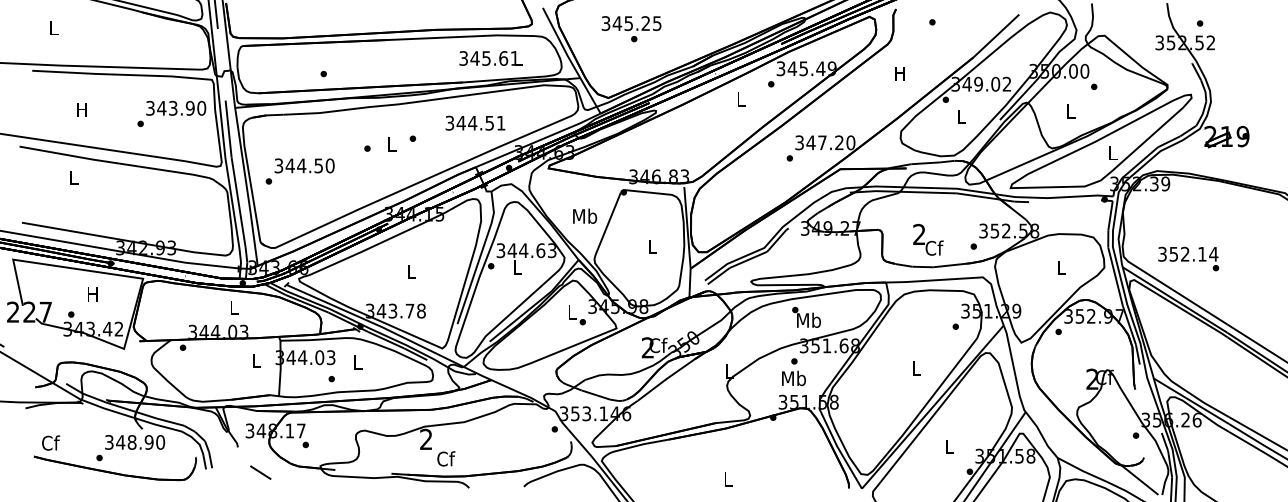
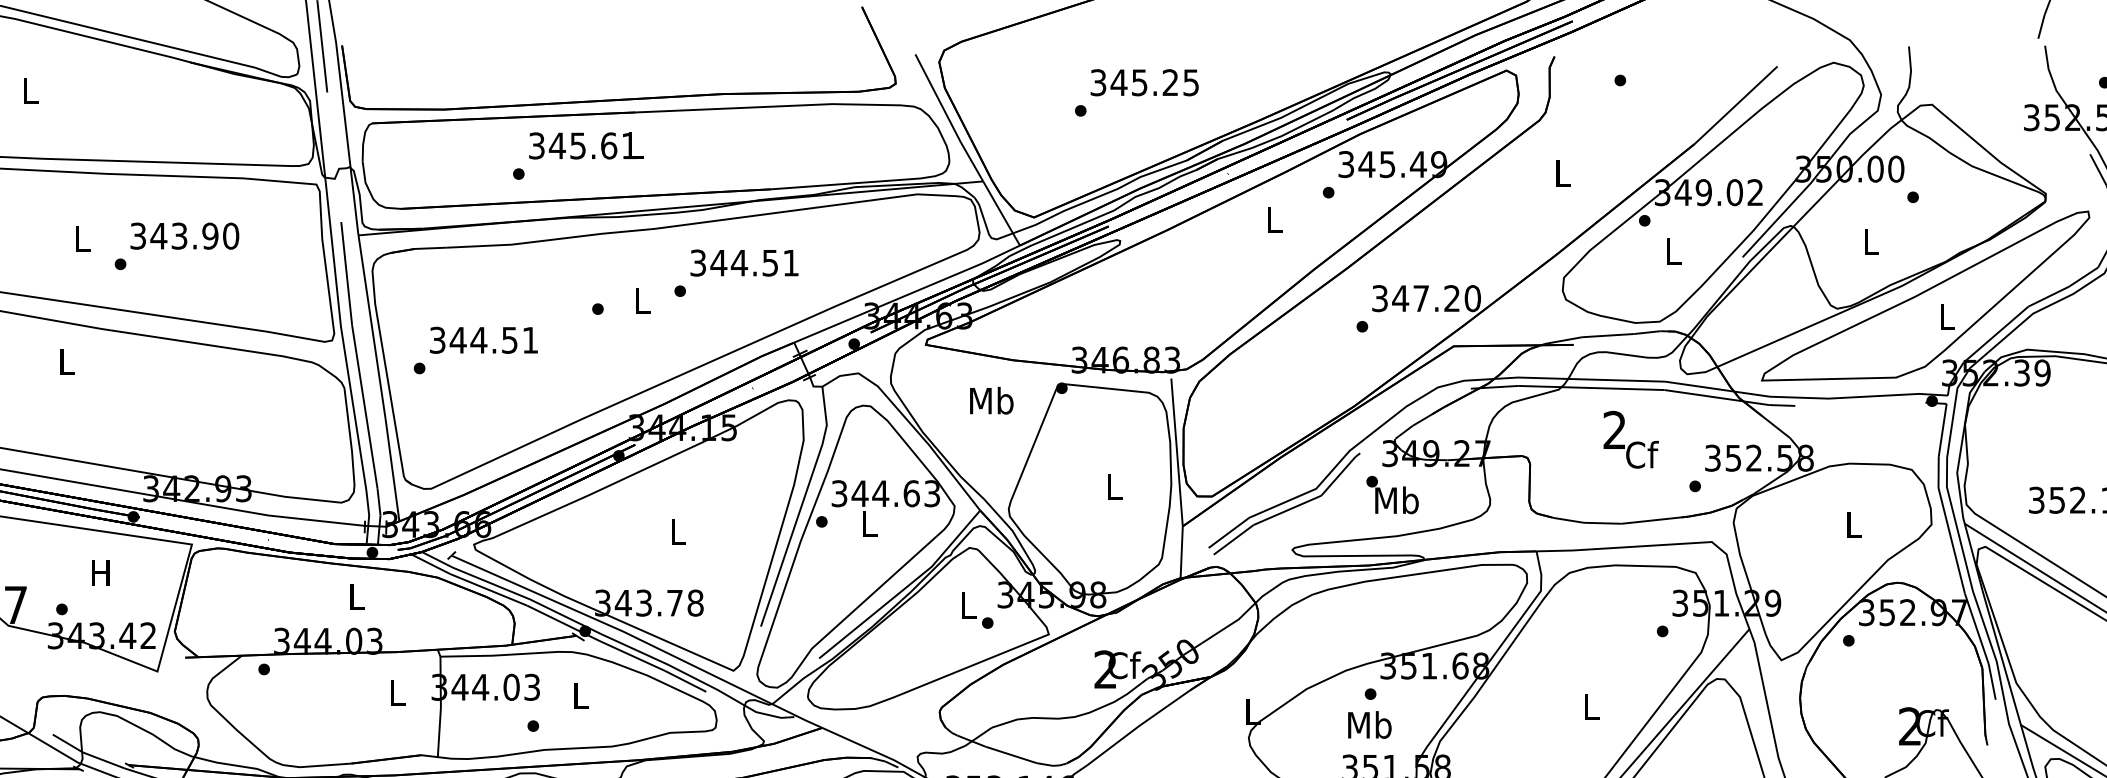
text: (631, 23) -> (1144, 82), moved
text: (490, 58) -> (585, 145), moved
text: (899, 73) -> (1560, 173), H -> L
text: (81, 109) -> (80, 238), H -> L
text: (171, 113) -> (176, 245), moved
text: (475, 122) -> (744, 261), moved
text: (329, 165) -> (529, 339), 344.50 -> 344.51
text: (585, 215) -> (992, 399), moved
text: (928, 239) -> (1631, 439), moved
text: (806, 316) -> (1392, 493), moved

